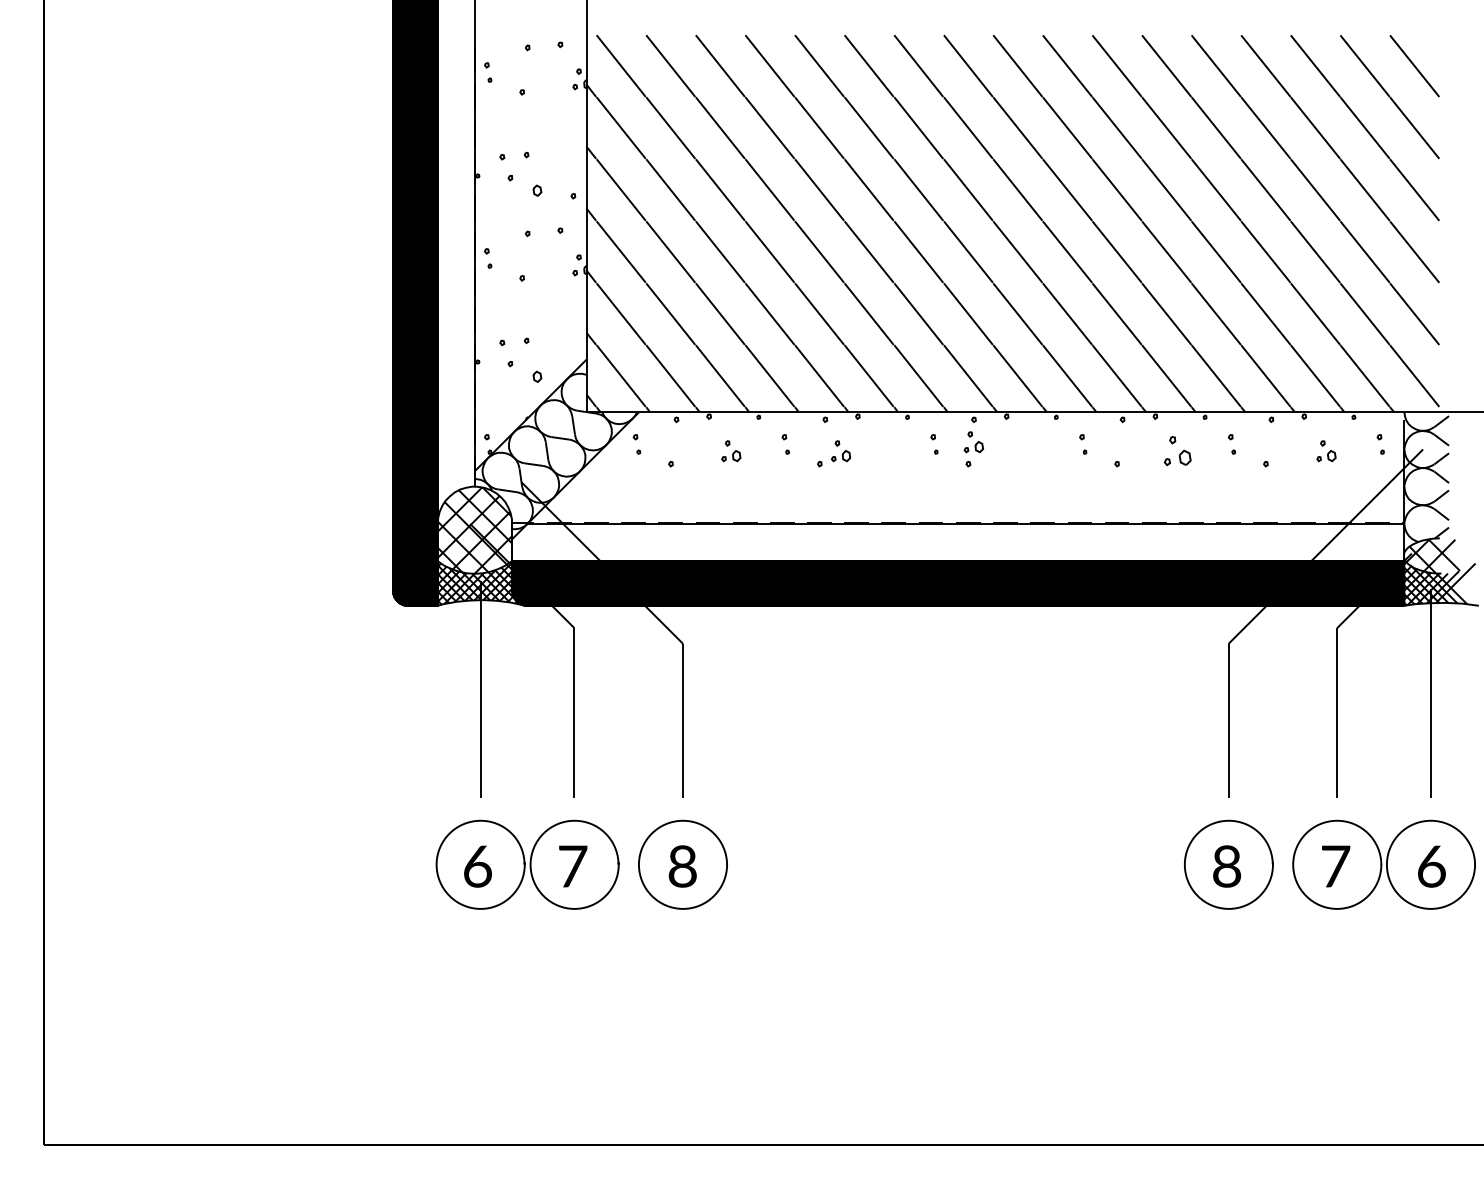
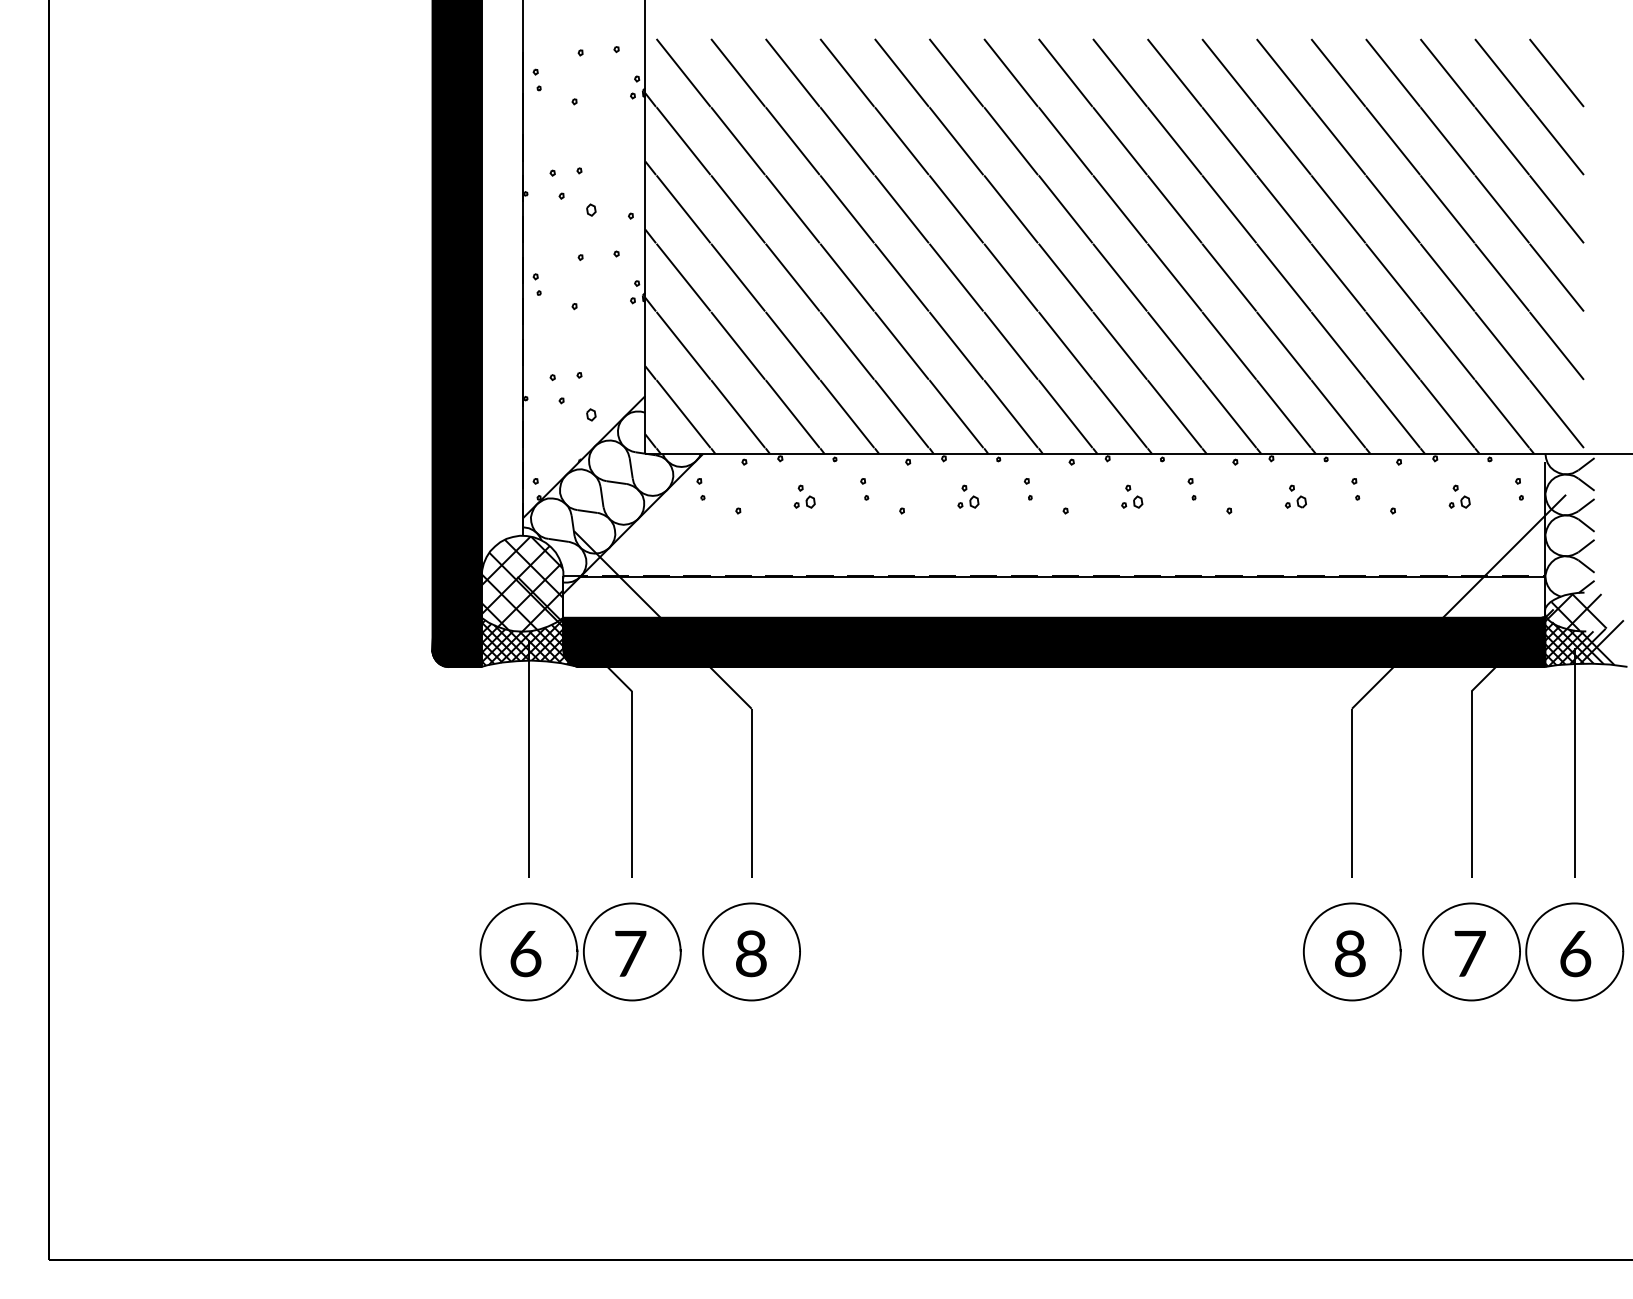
part: (973, 442) -> (1131, 497), moved
part: (841, 451) -> (968, 497), moved
part: (1177, 451) -> (1295, 497), size x0.71

